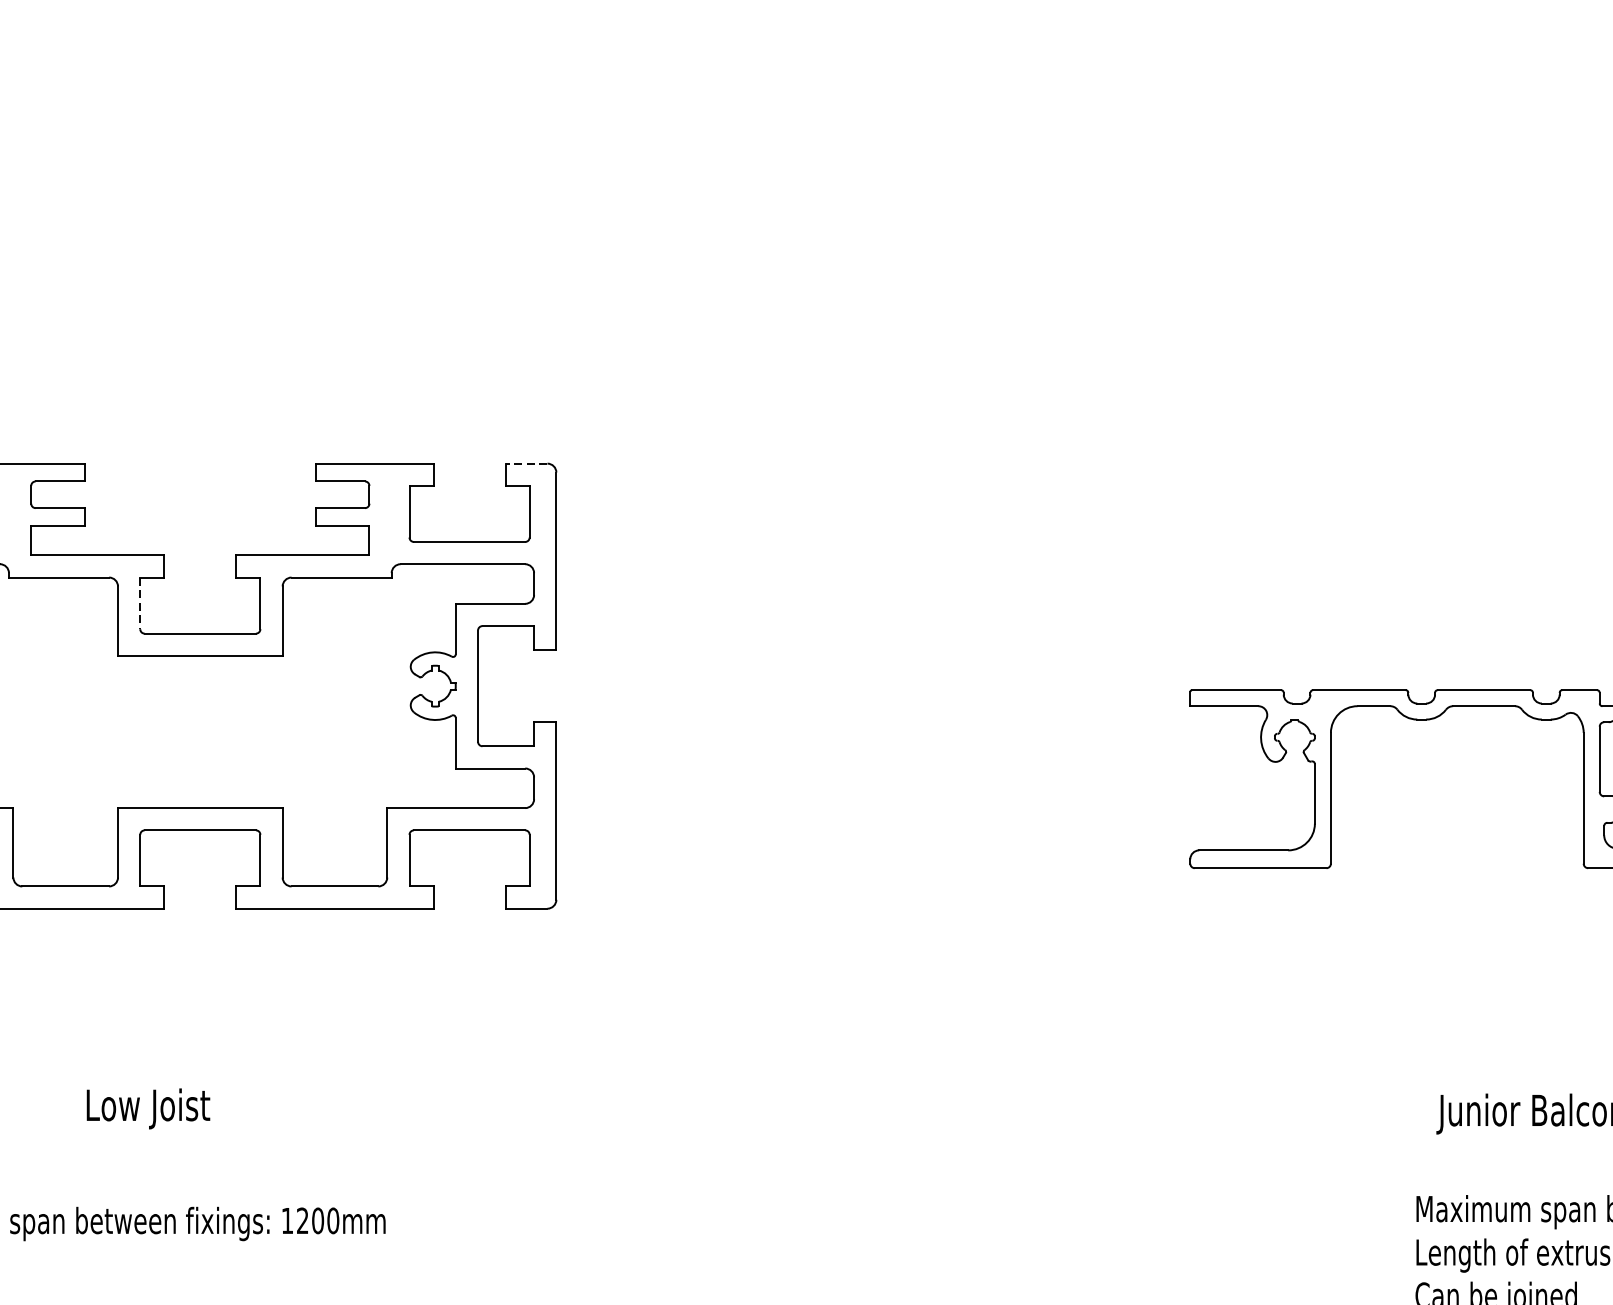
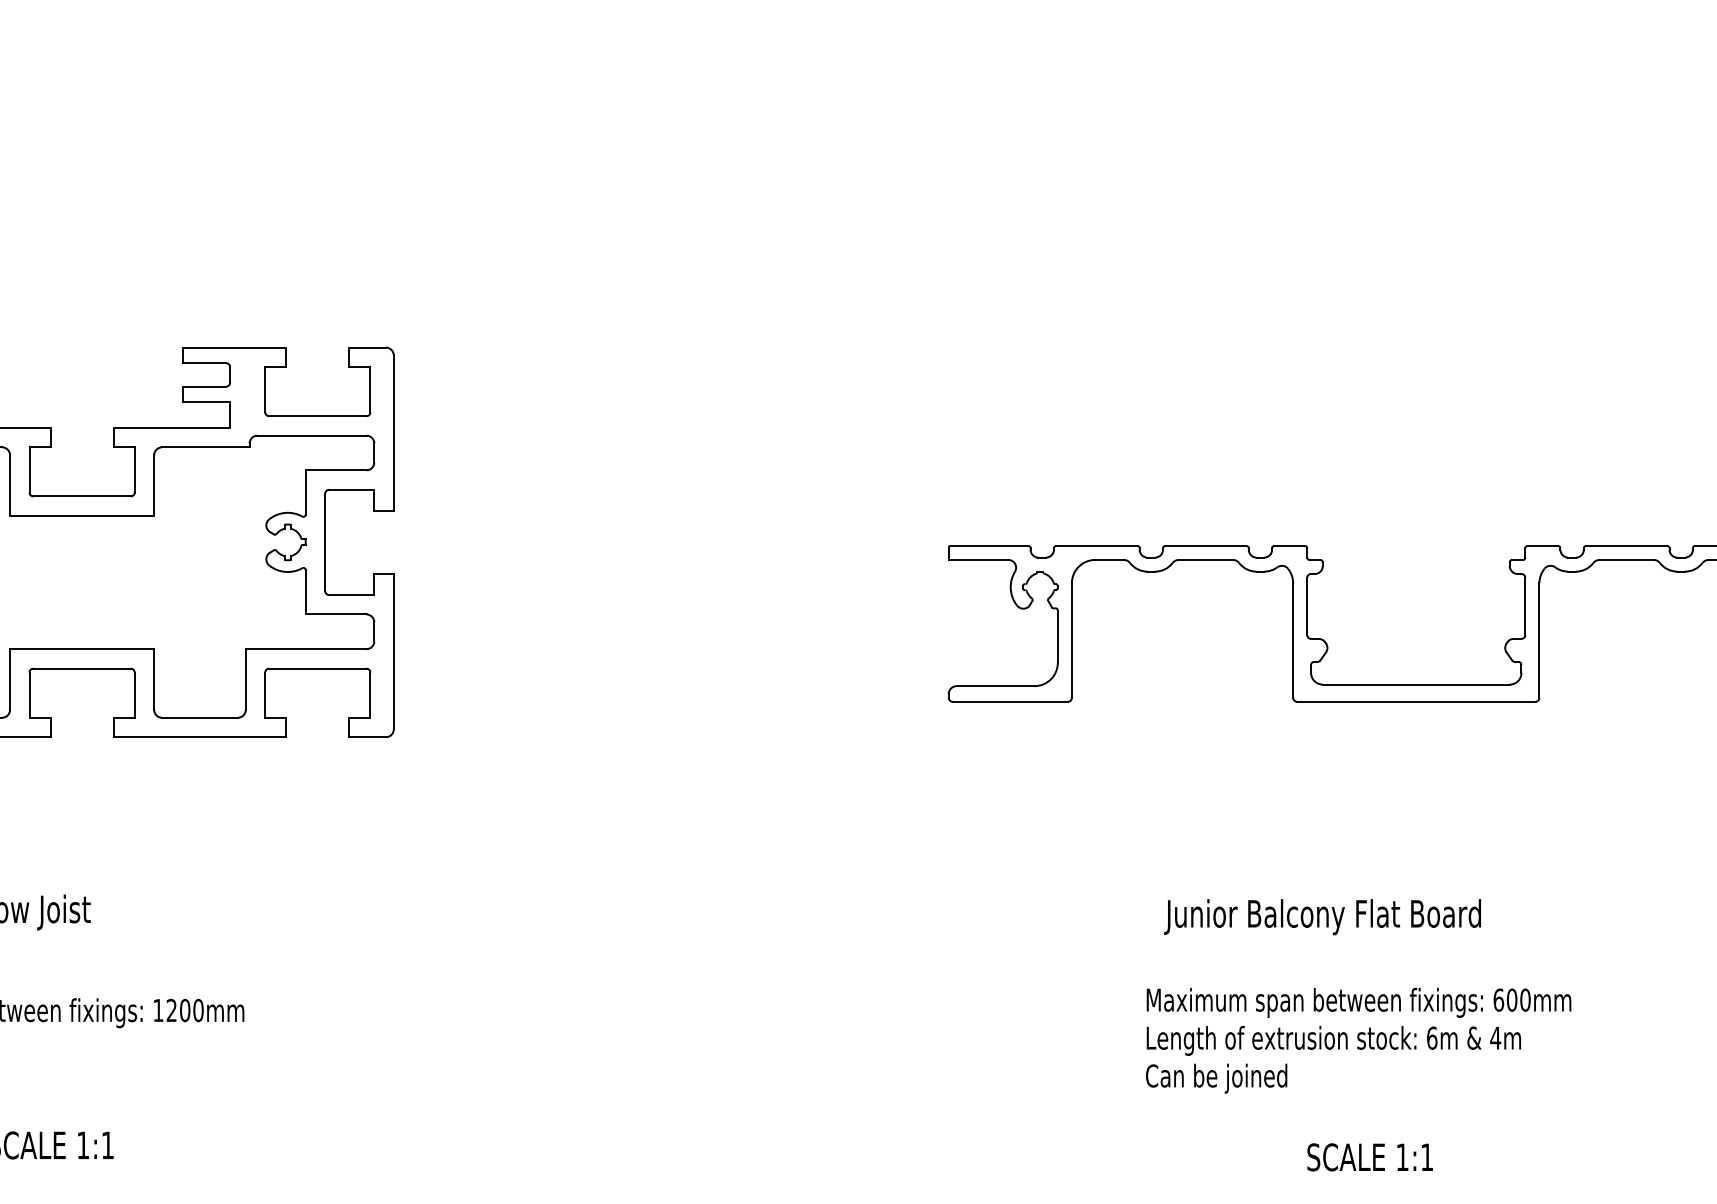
line: (526, 463) -> (367, 347), dashed -> solid
line: (140, 602) -> (29, 469), dashed -> solid

